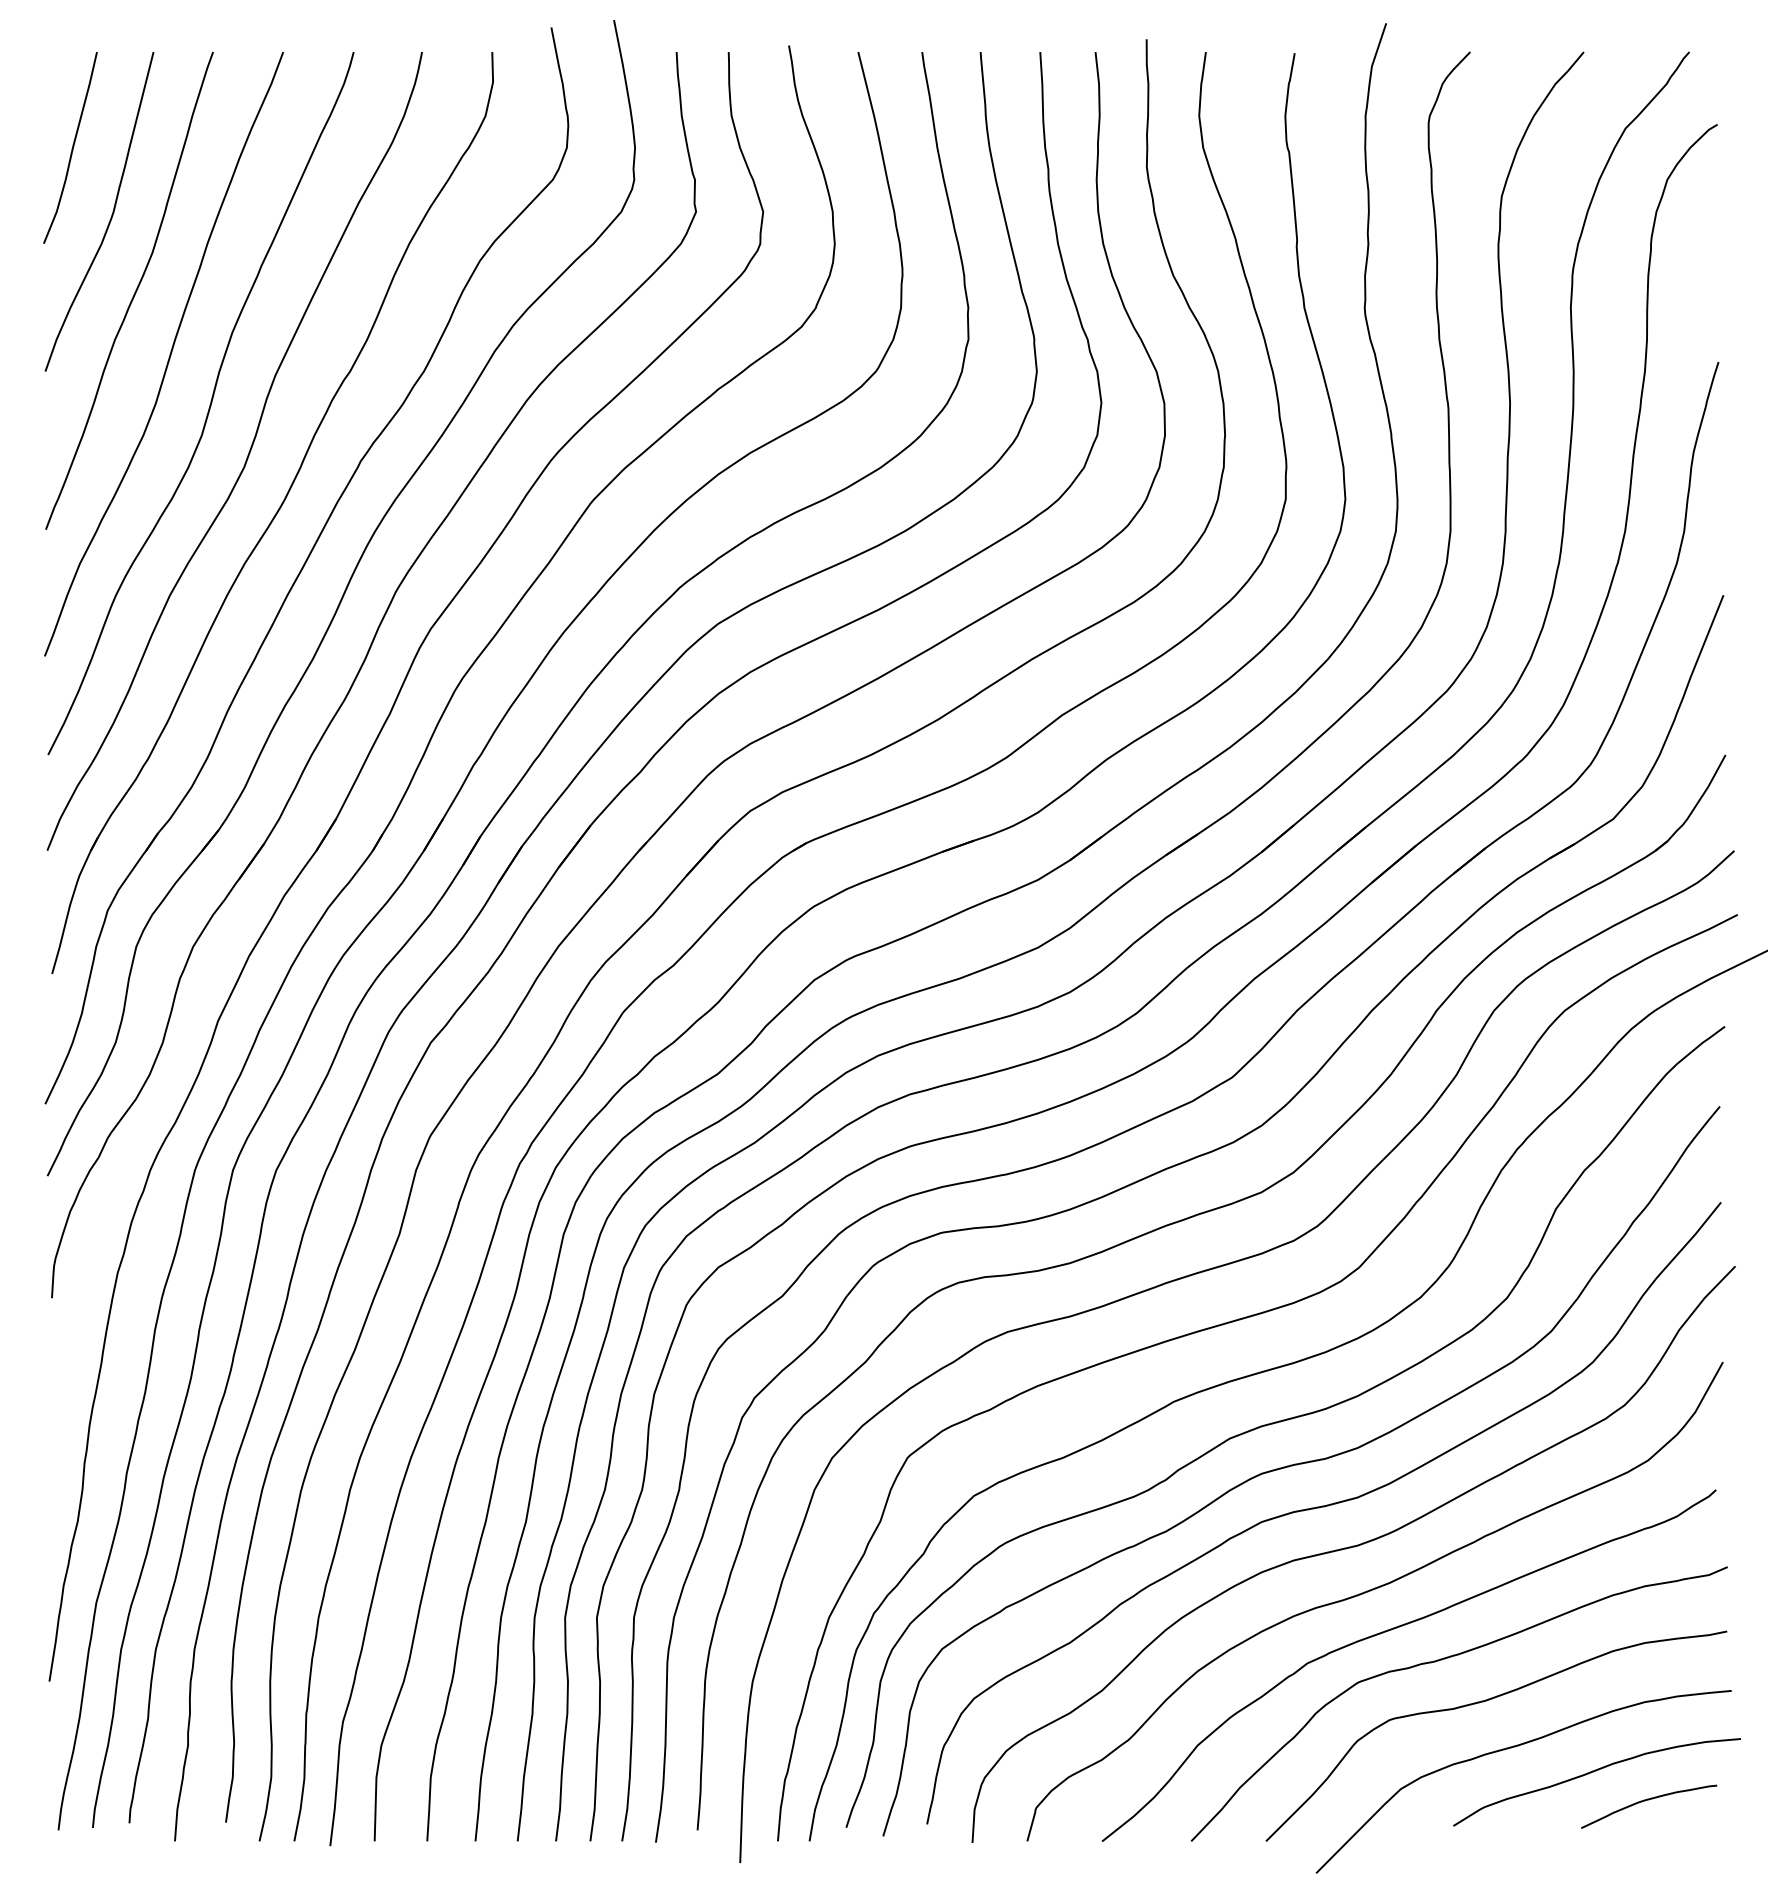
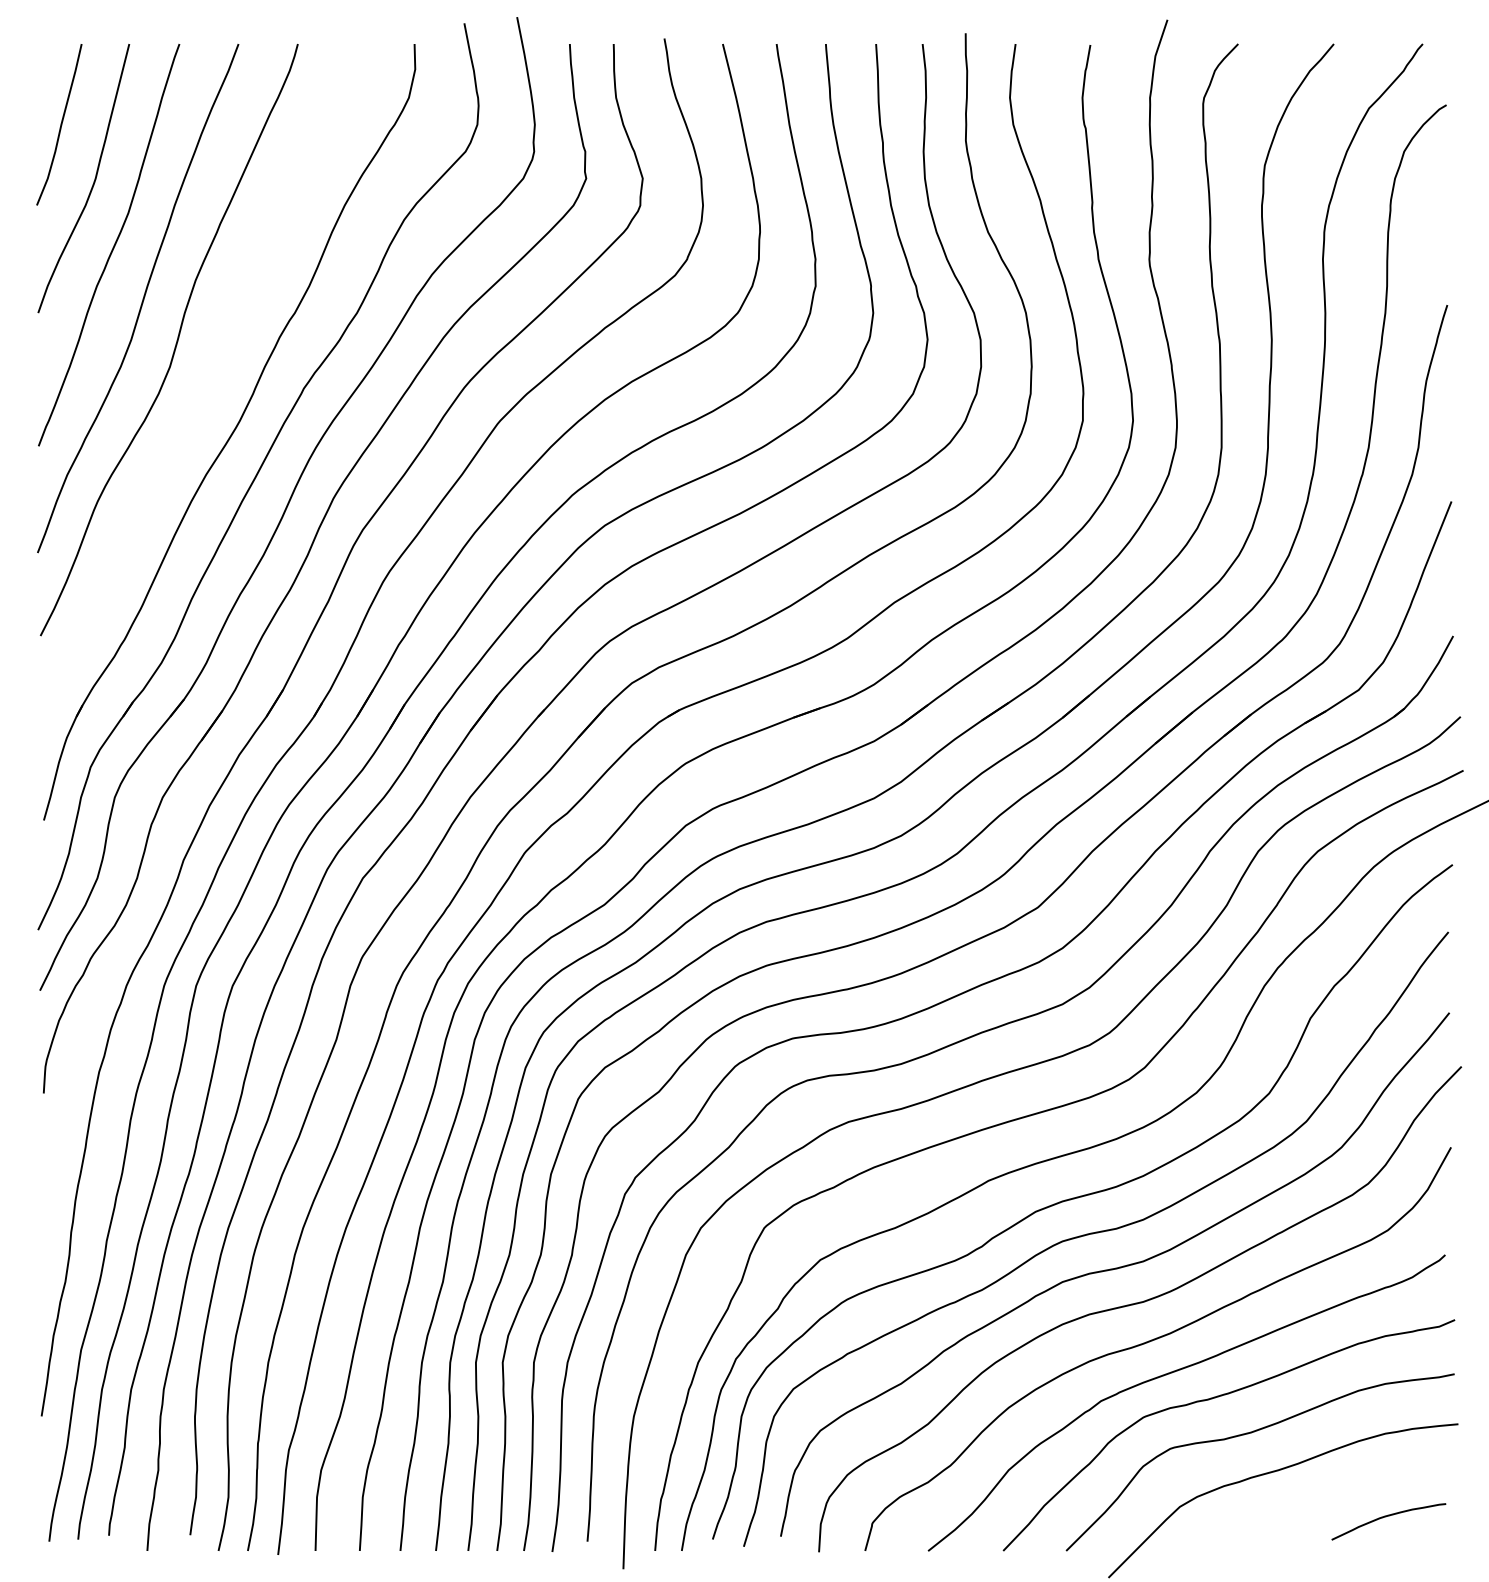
curve: (247, 454) -> (208, 382), removed
curve: (1591, 1773) -> (1340, 1493), removed

